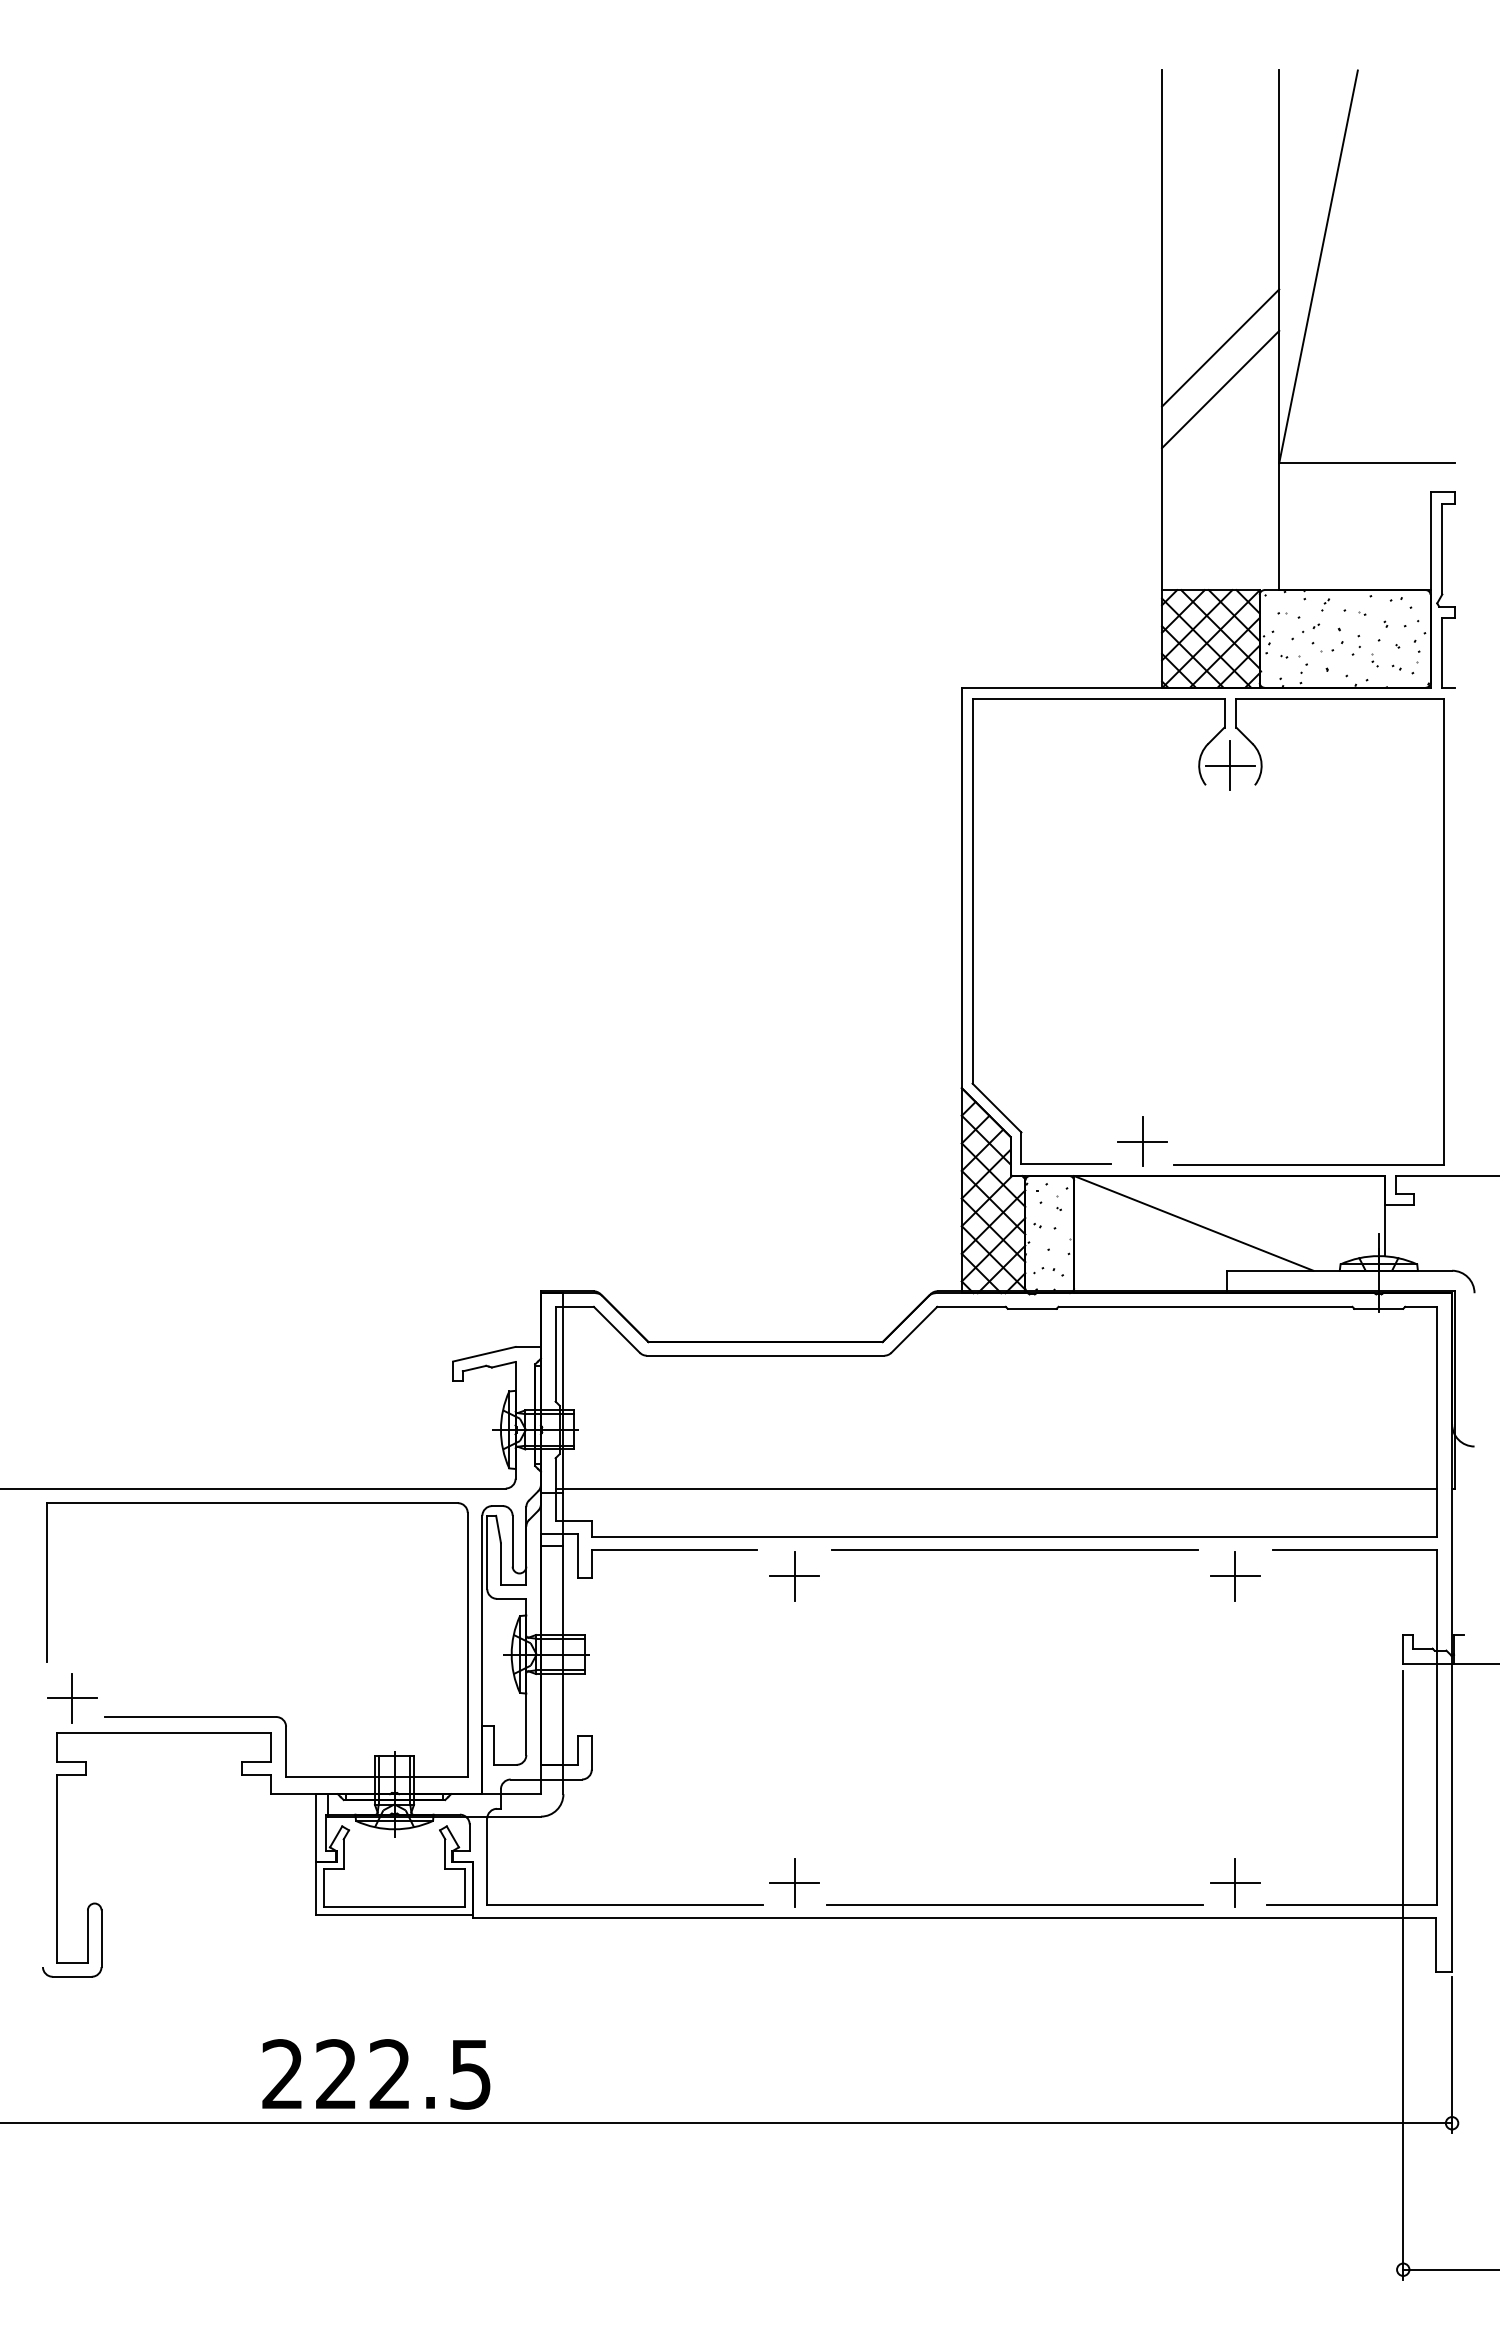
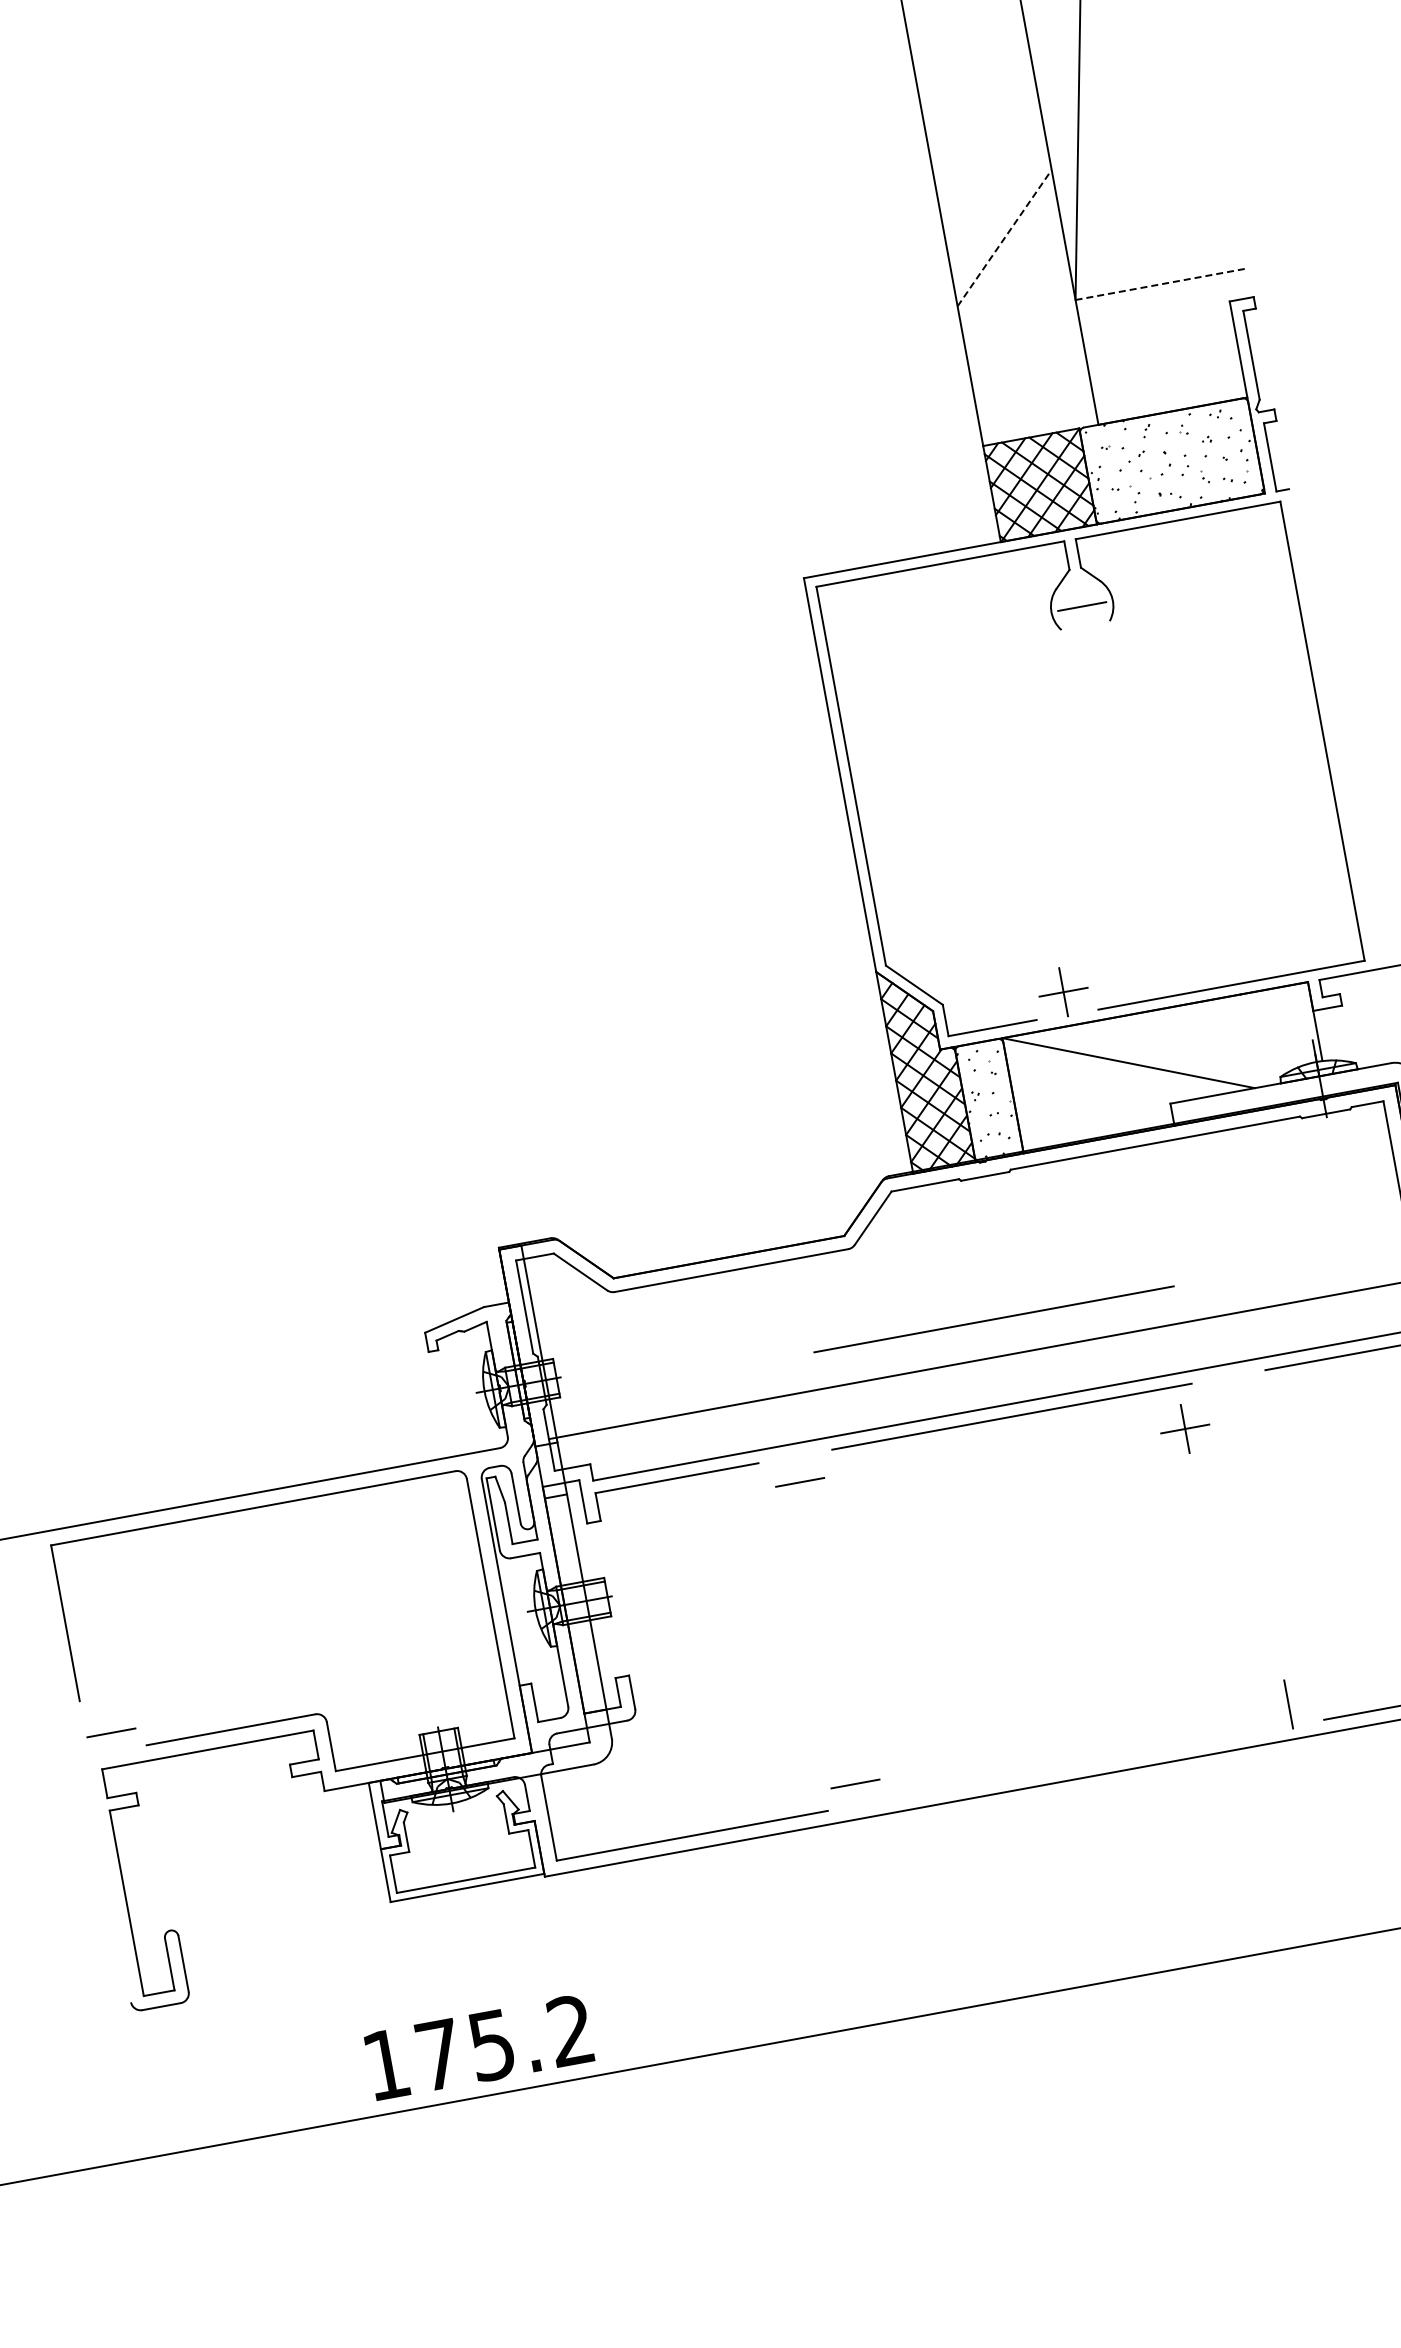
line: (1220, 347) -> (996, 196), removed
line: (1220, 389) -> (1004, 238), solid -> dashed
line: (1367, 463) -> (1162, 284), solid -> dashed
line: (1230, 765) -> (1082, 606), removed
line: (1014, 1450) -> (993, 1318), added
line: (794, 1575) -> (799, 1481), removed
part: (1235, 1576) -> (1185, 1429), moved
line: (72, 1698) -> (111, 1732), removed
line: (794, 1882) -> (855, 1783), removed
line: (1234, 1883) -> (1287, 1705), removed
line: (1015, 1904) -> (1076, 1765), removed
text: (376, 2074) -> (478, 2047), 222.5 -> 175.2

